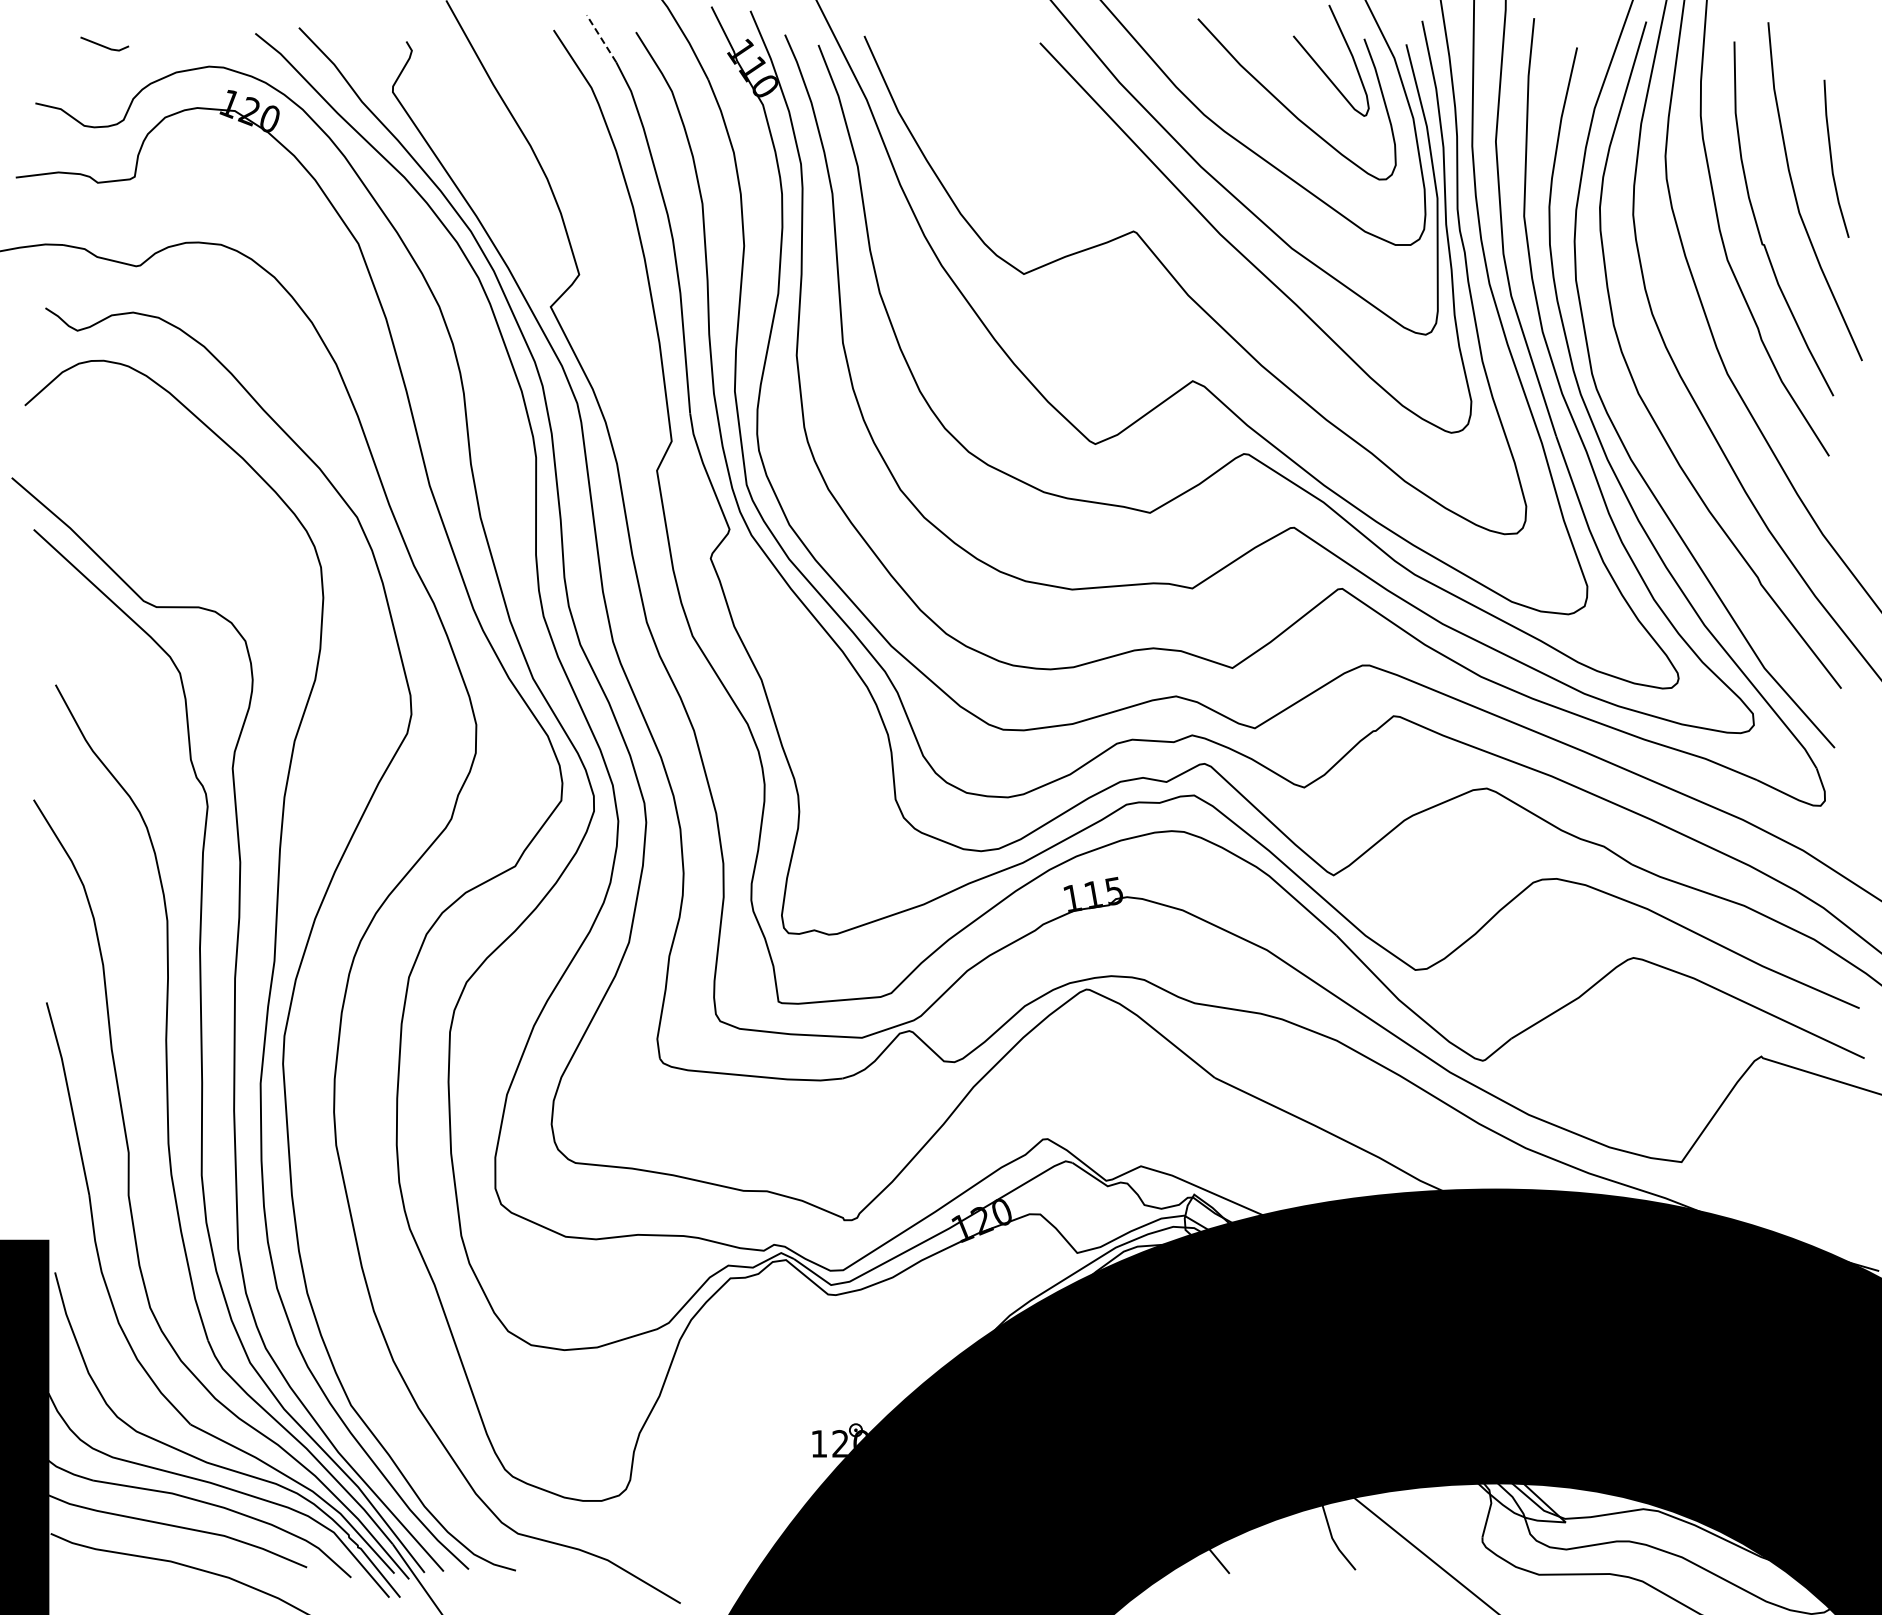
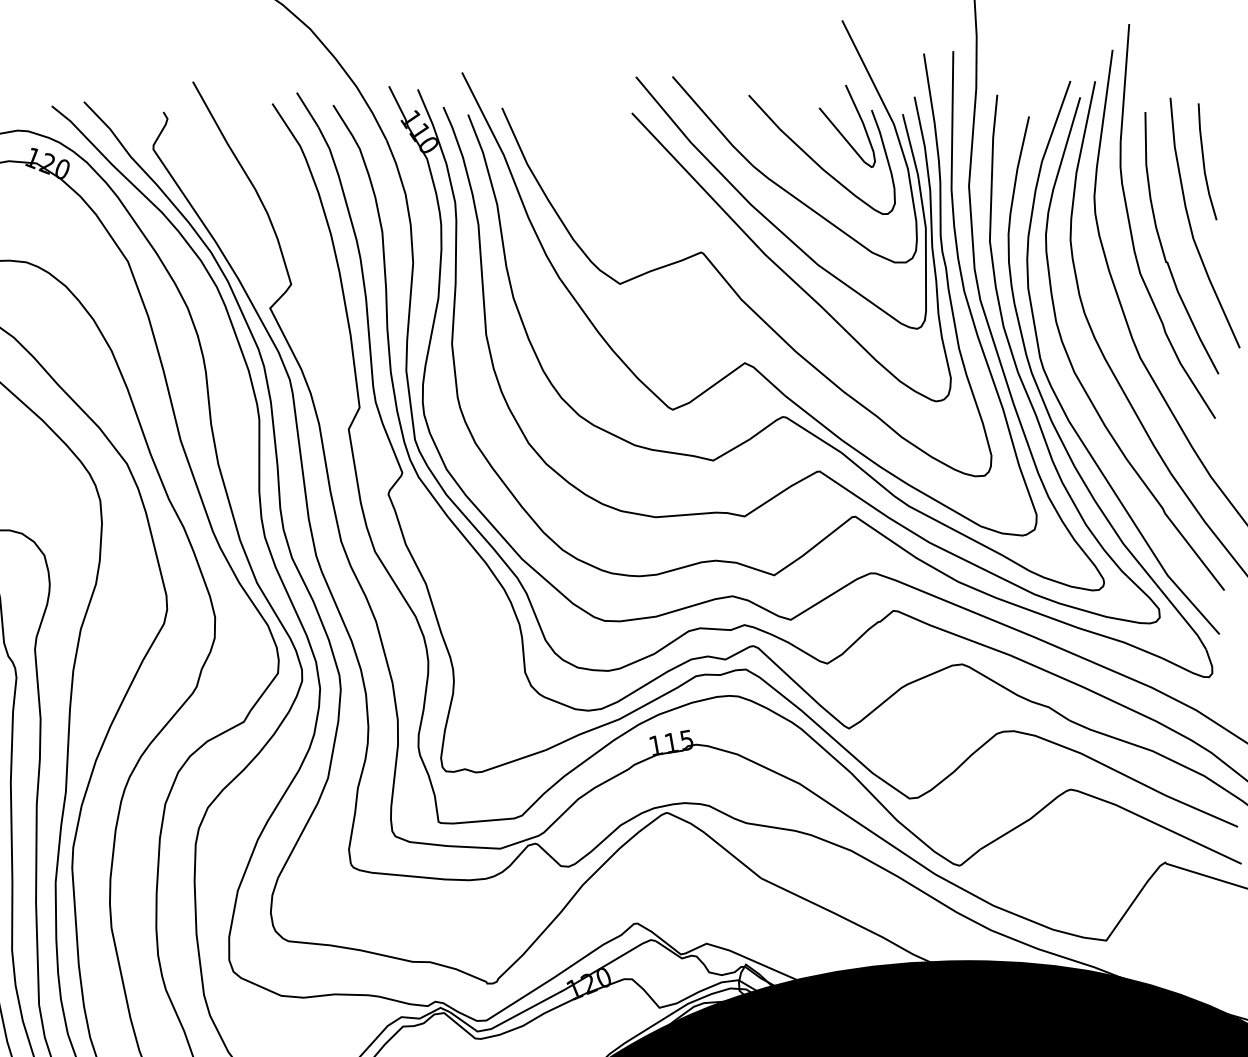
line: (601, 38) -> (307, 109), dashed -> solid
line: (1832, 159) -> (1204, 162), moved

